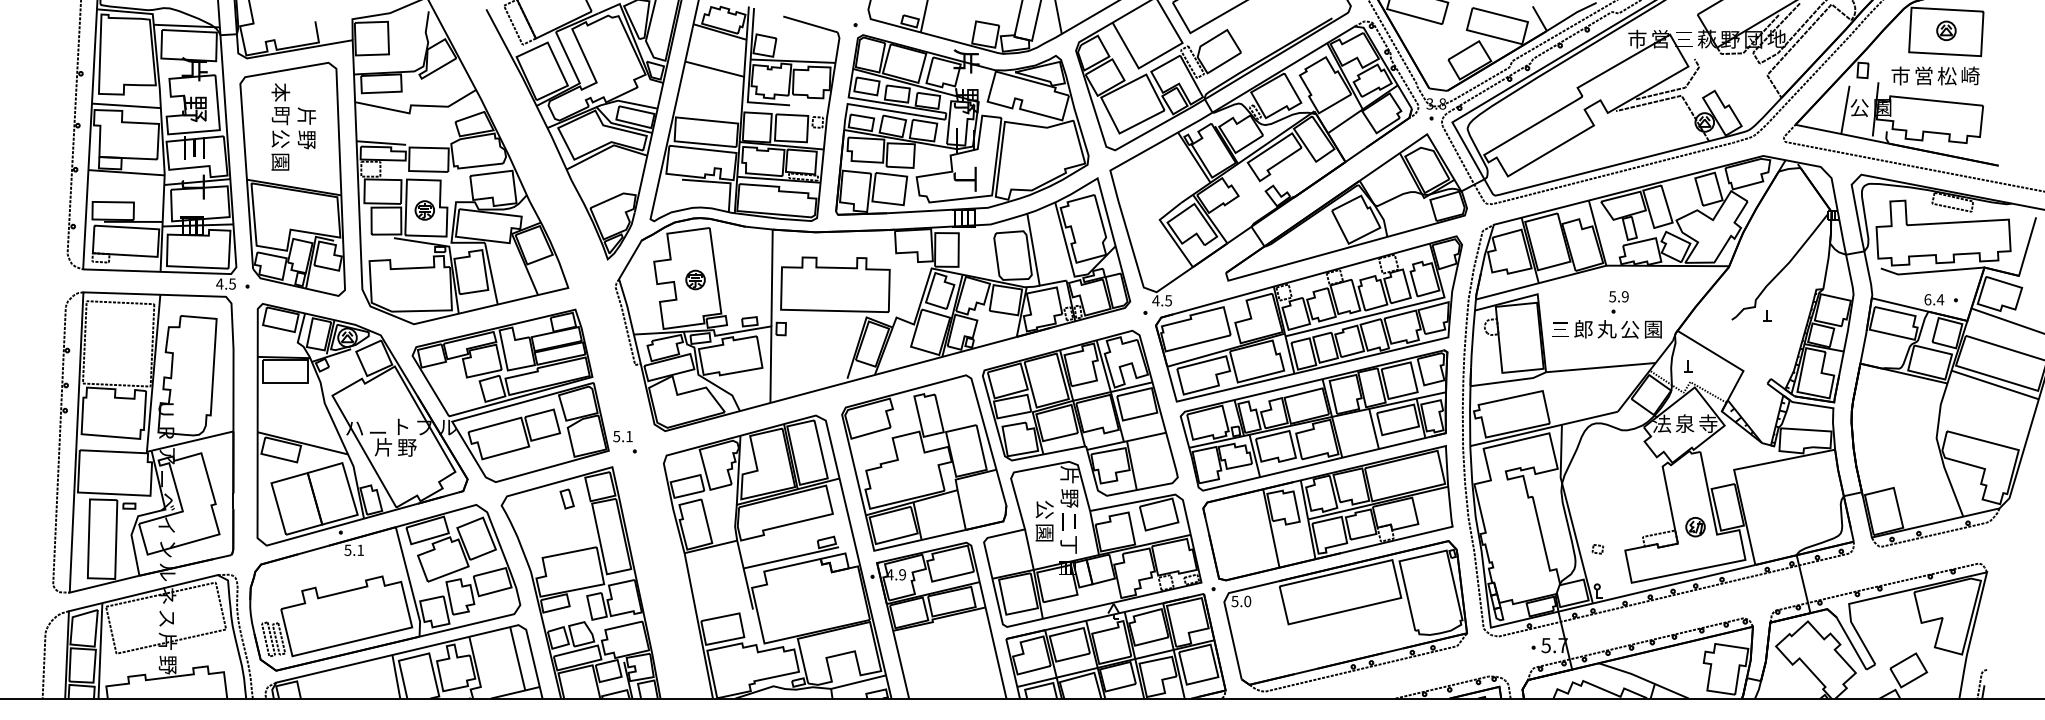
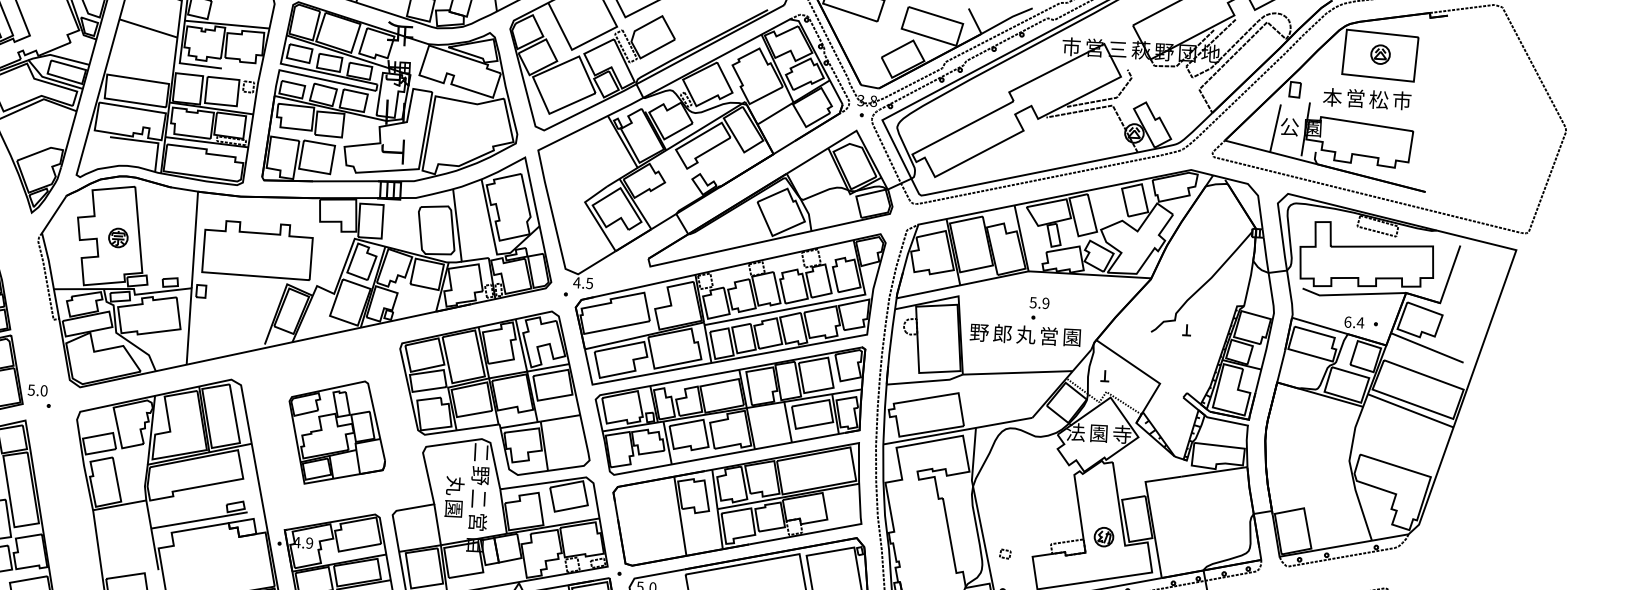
text: (1900, 74) -> (1332, 95), 市 -> 本
text: (1970, 75) -> (1402, 100), 崎 -> 市
text: (1560, 329) -> (979, 332), 三 -> 野
text: (1630, 329) -> (1049, 336), 公 -> 営
text: (1684, 423) -> (1098, 433), 泉 -> 園
text: (629, 436) -> (44, 390), 5.1 -> 5.0
part: (924, 462) -> (337, 432), size x0.6
text: (1069, 474) -> (481, 451), 片 -> 二
text: (1044, 509) -> (454, 485), 公 -> 丸
text: (1069, 544) -> (477, 521), 丁 -> 営

